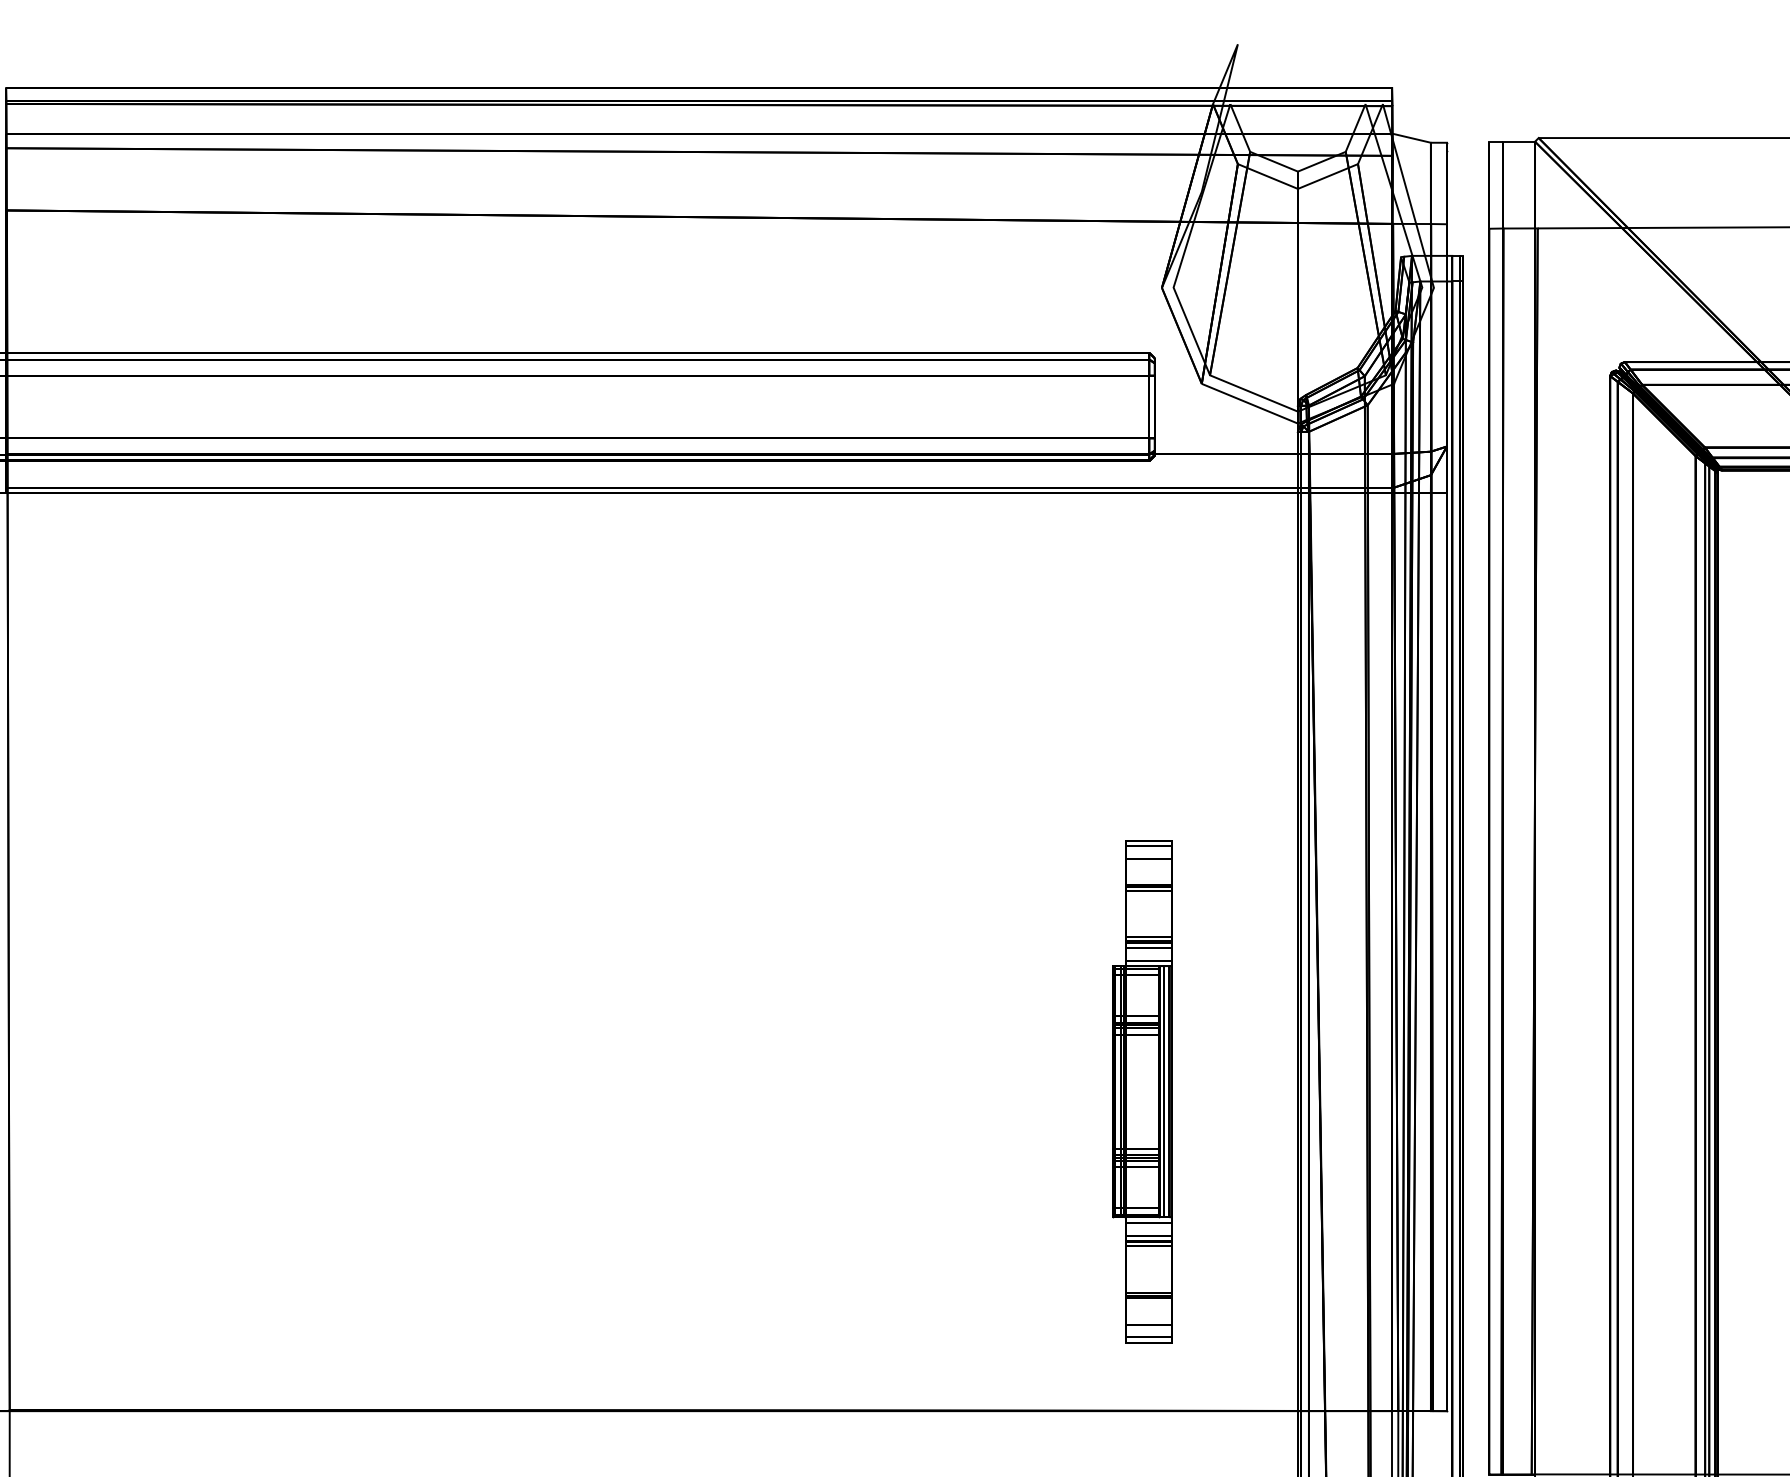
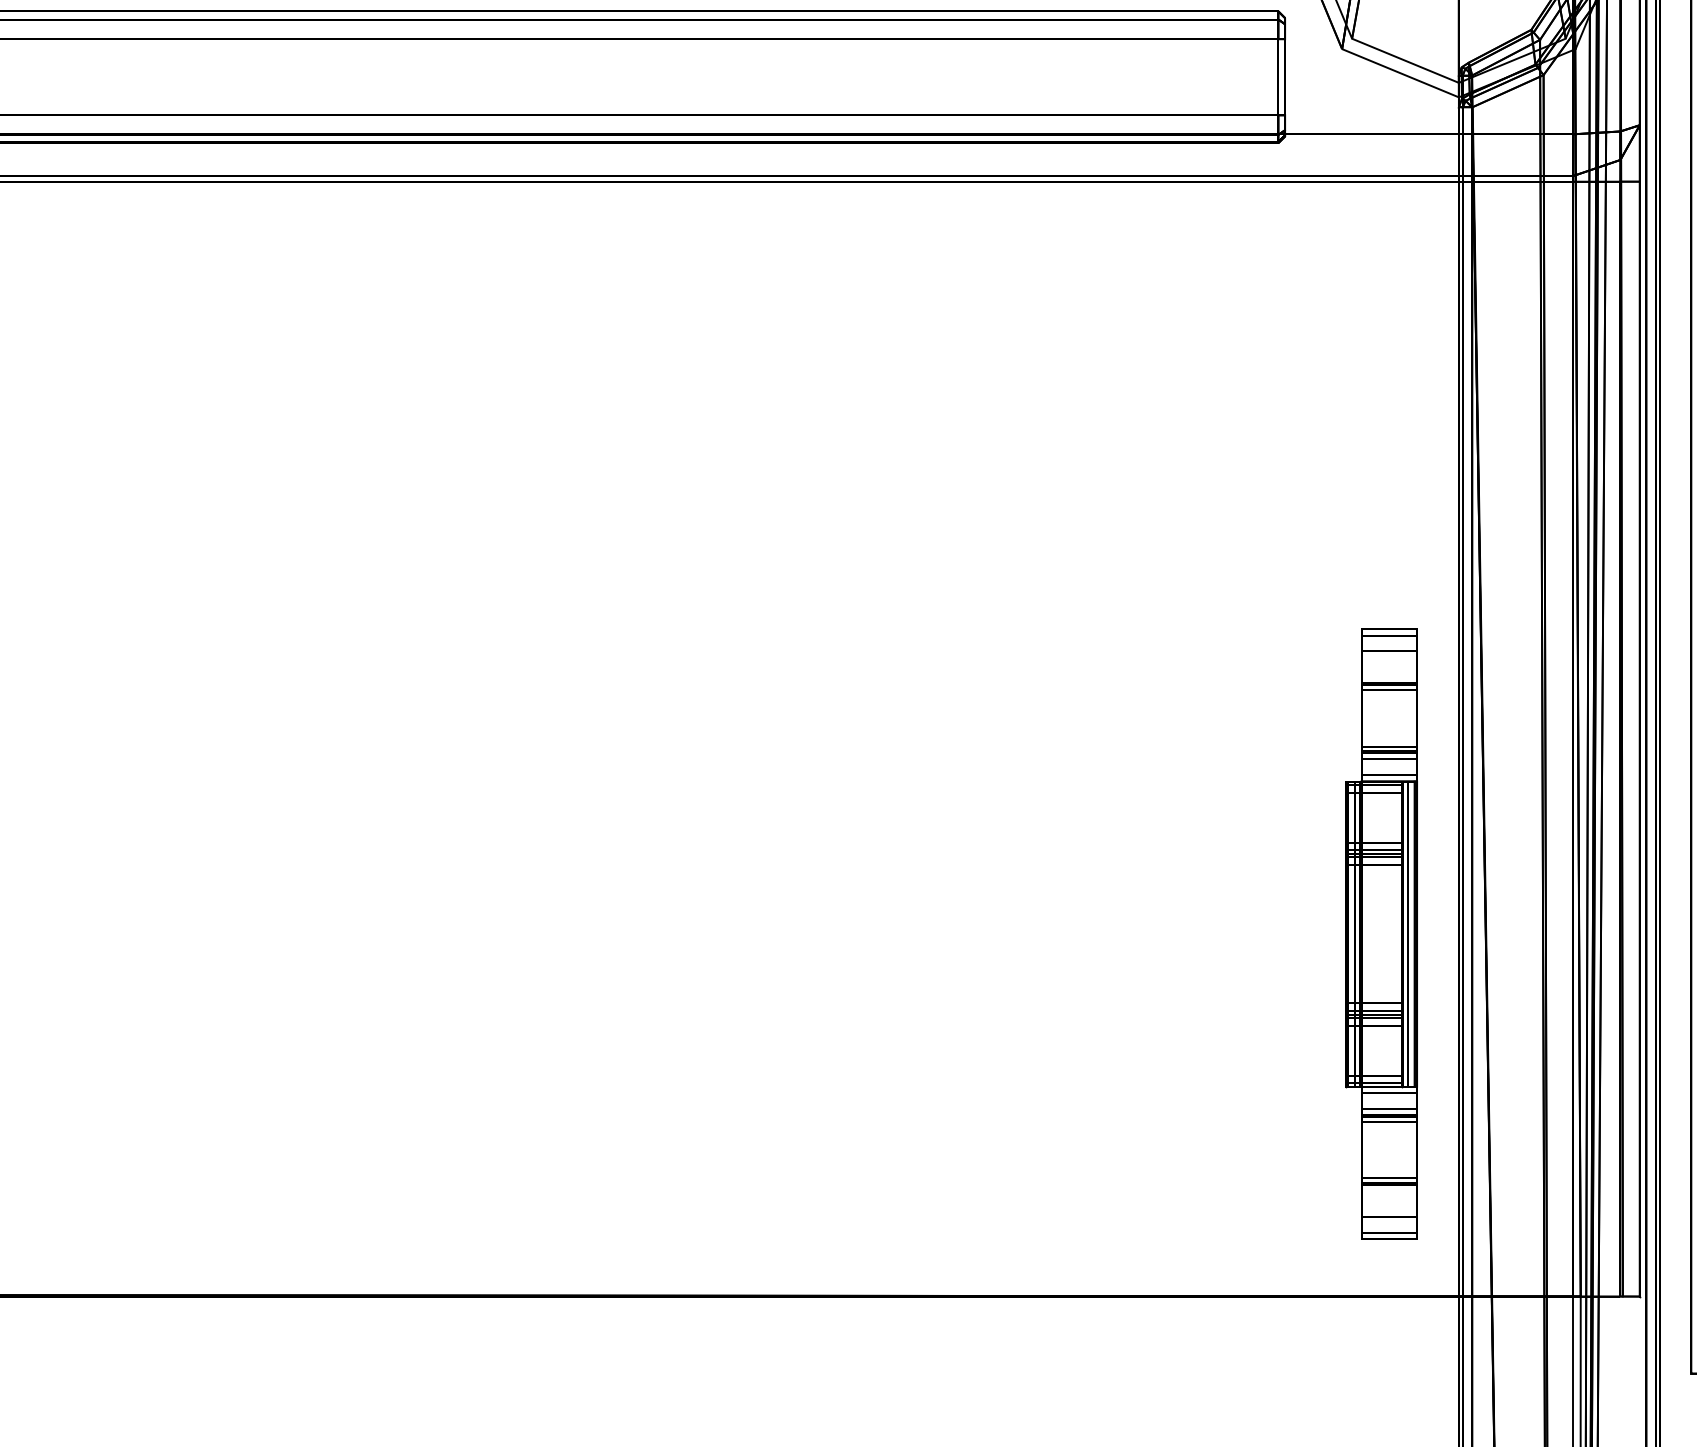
part: (1142, 1091) -> (1381, 933), moved

